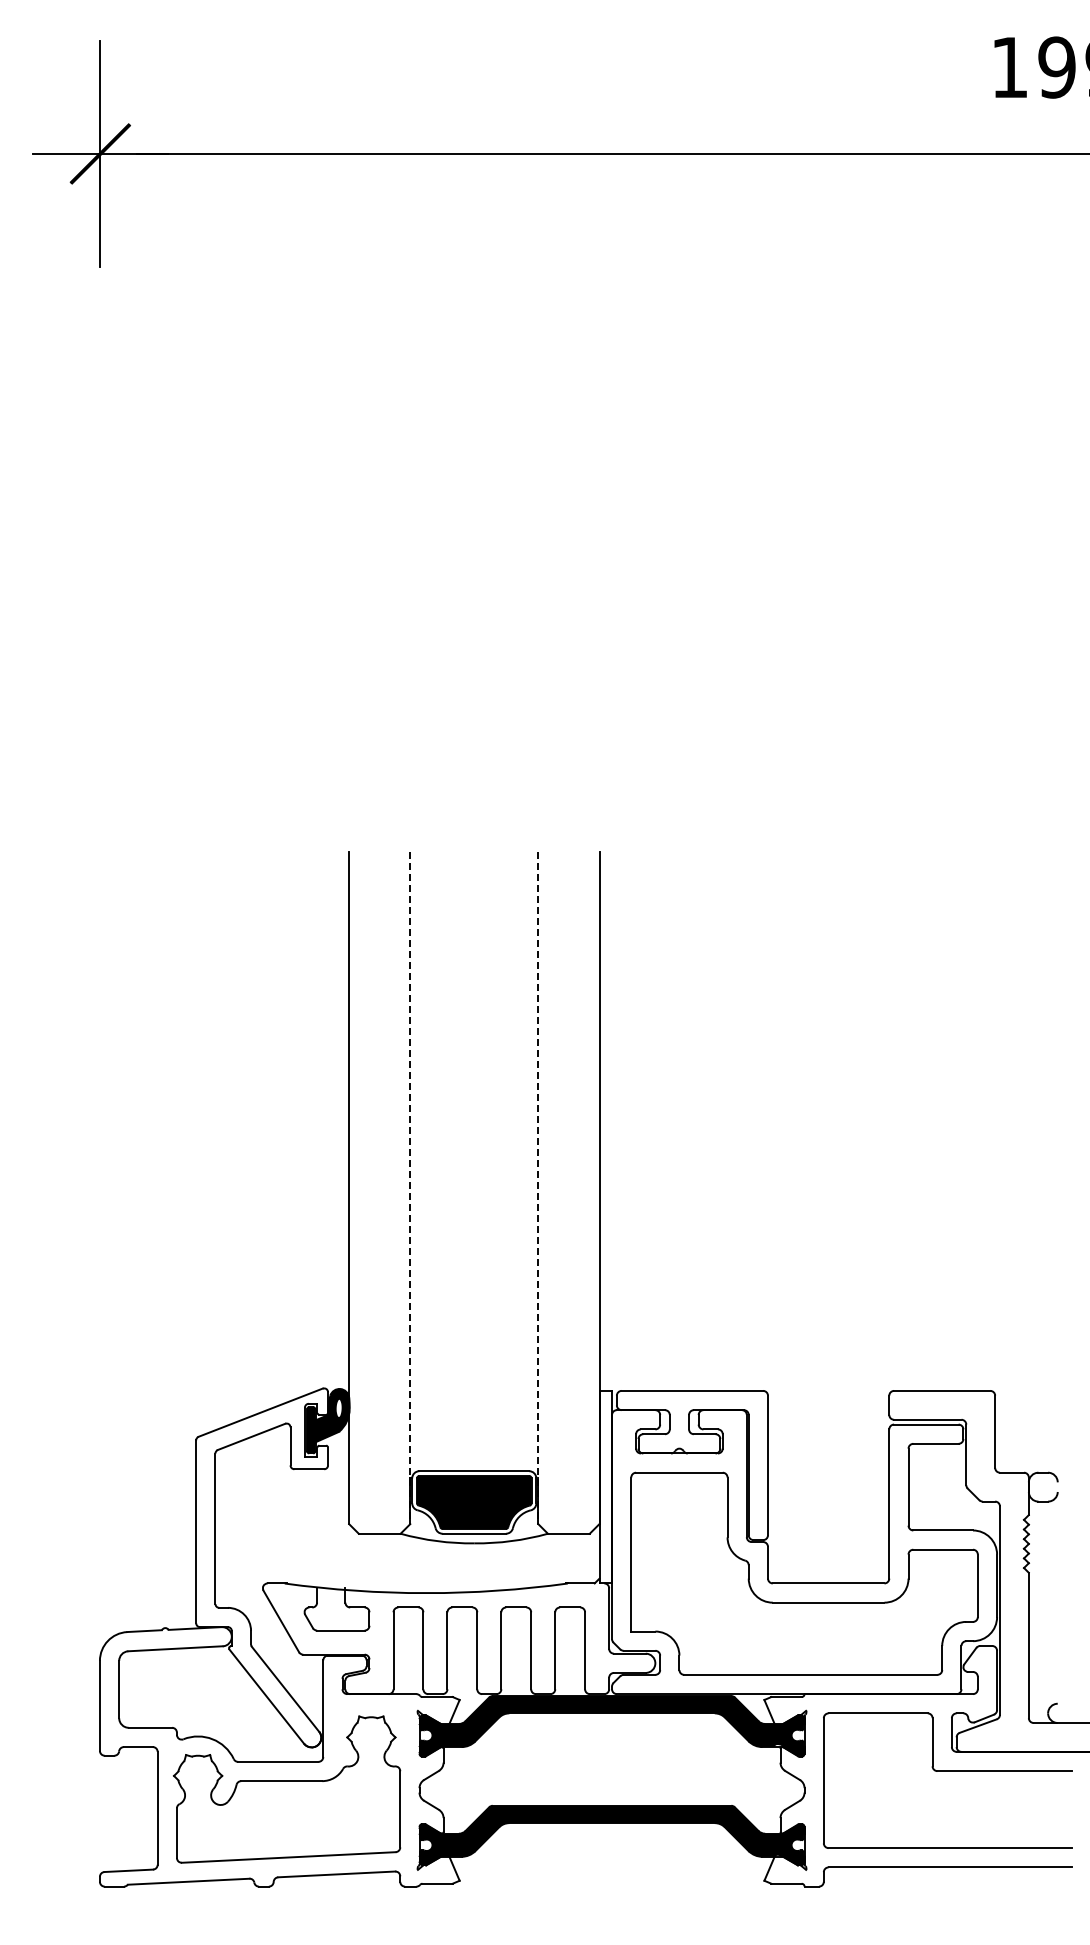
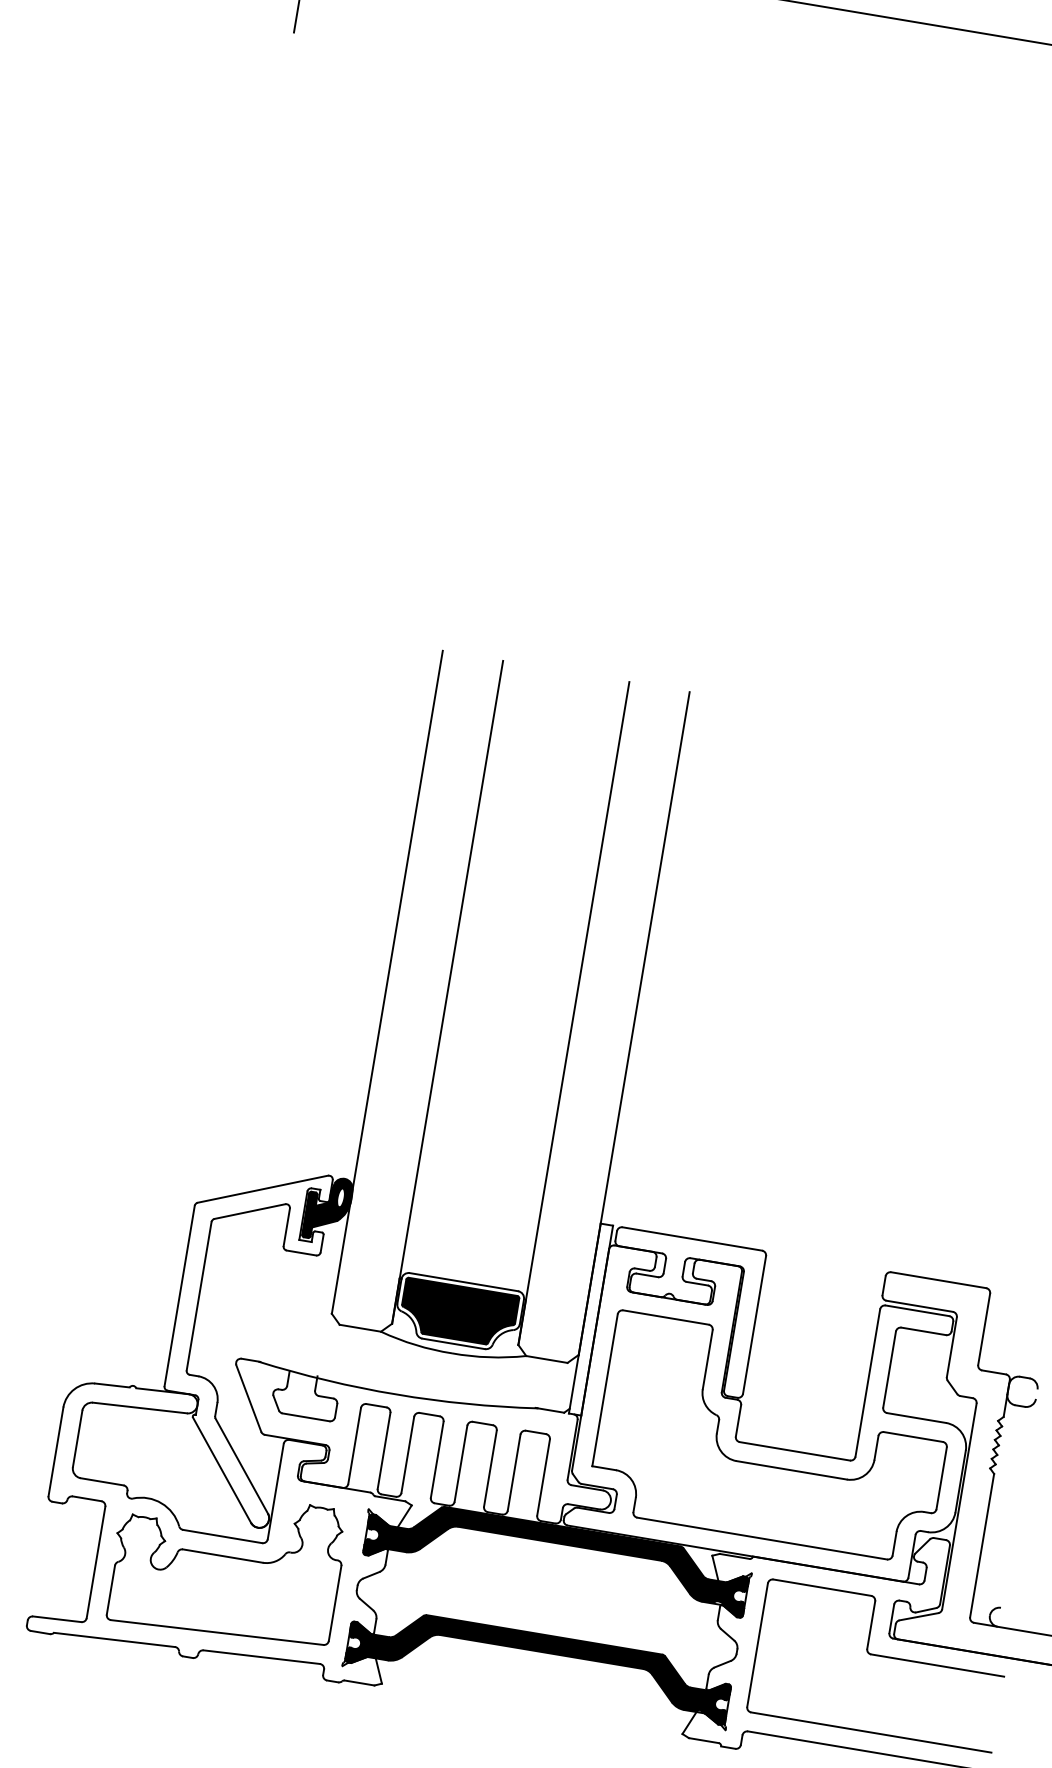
line: (410, 1188) -> (447, 992), dashed -> solid
line: (538, 1188) -> (573, 1013), dashed -> solid

